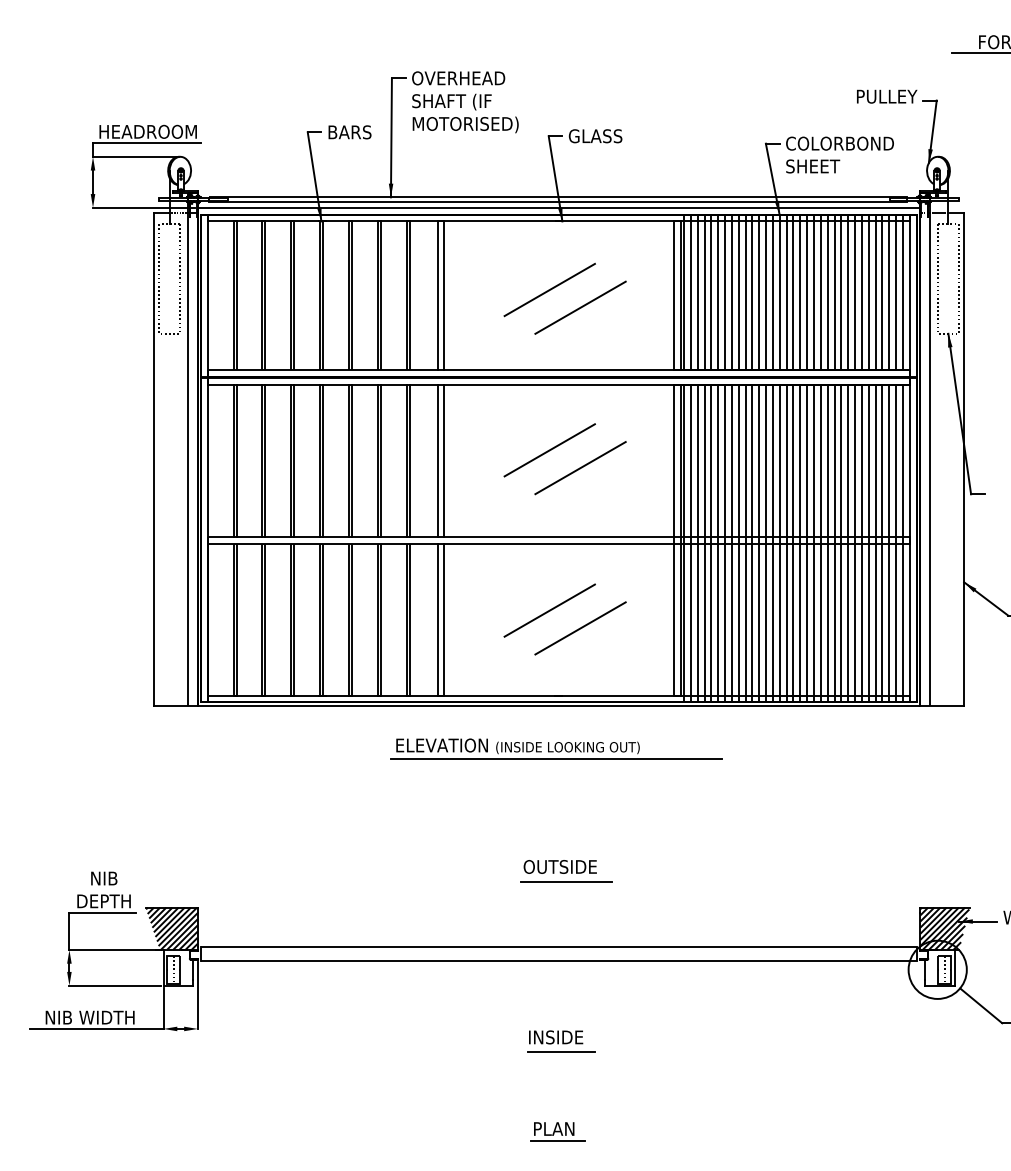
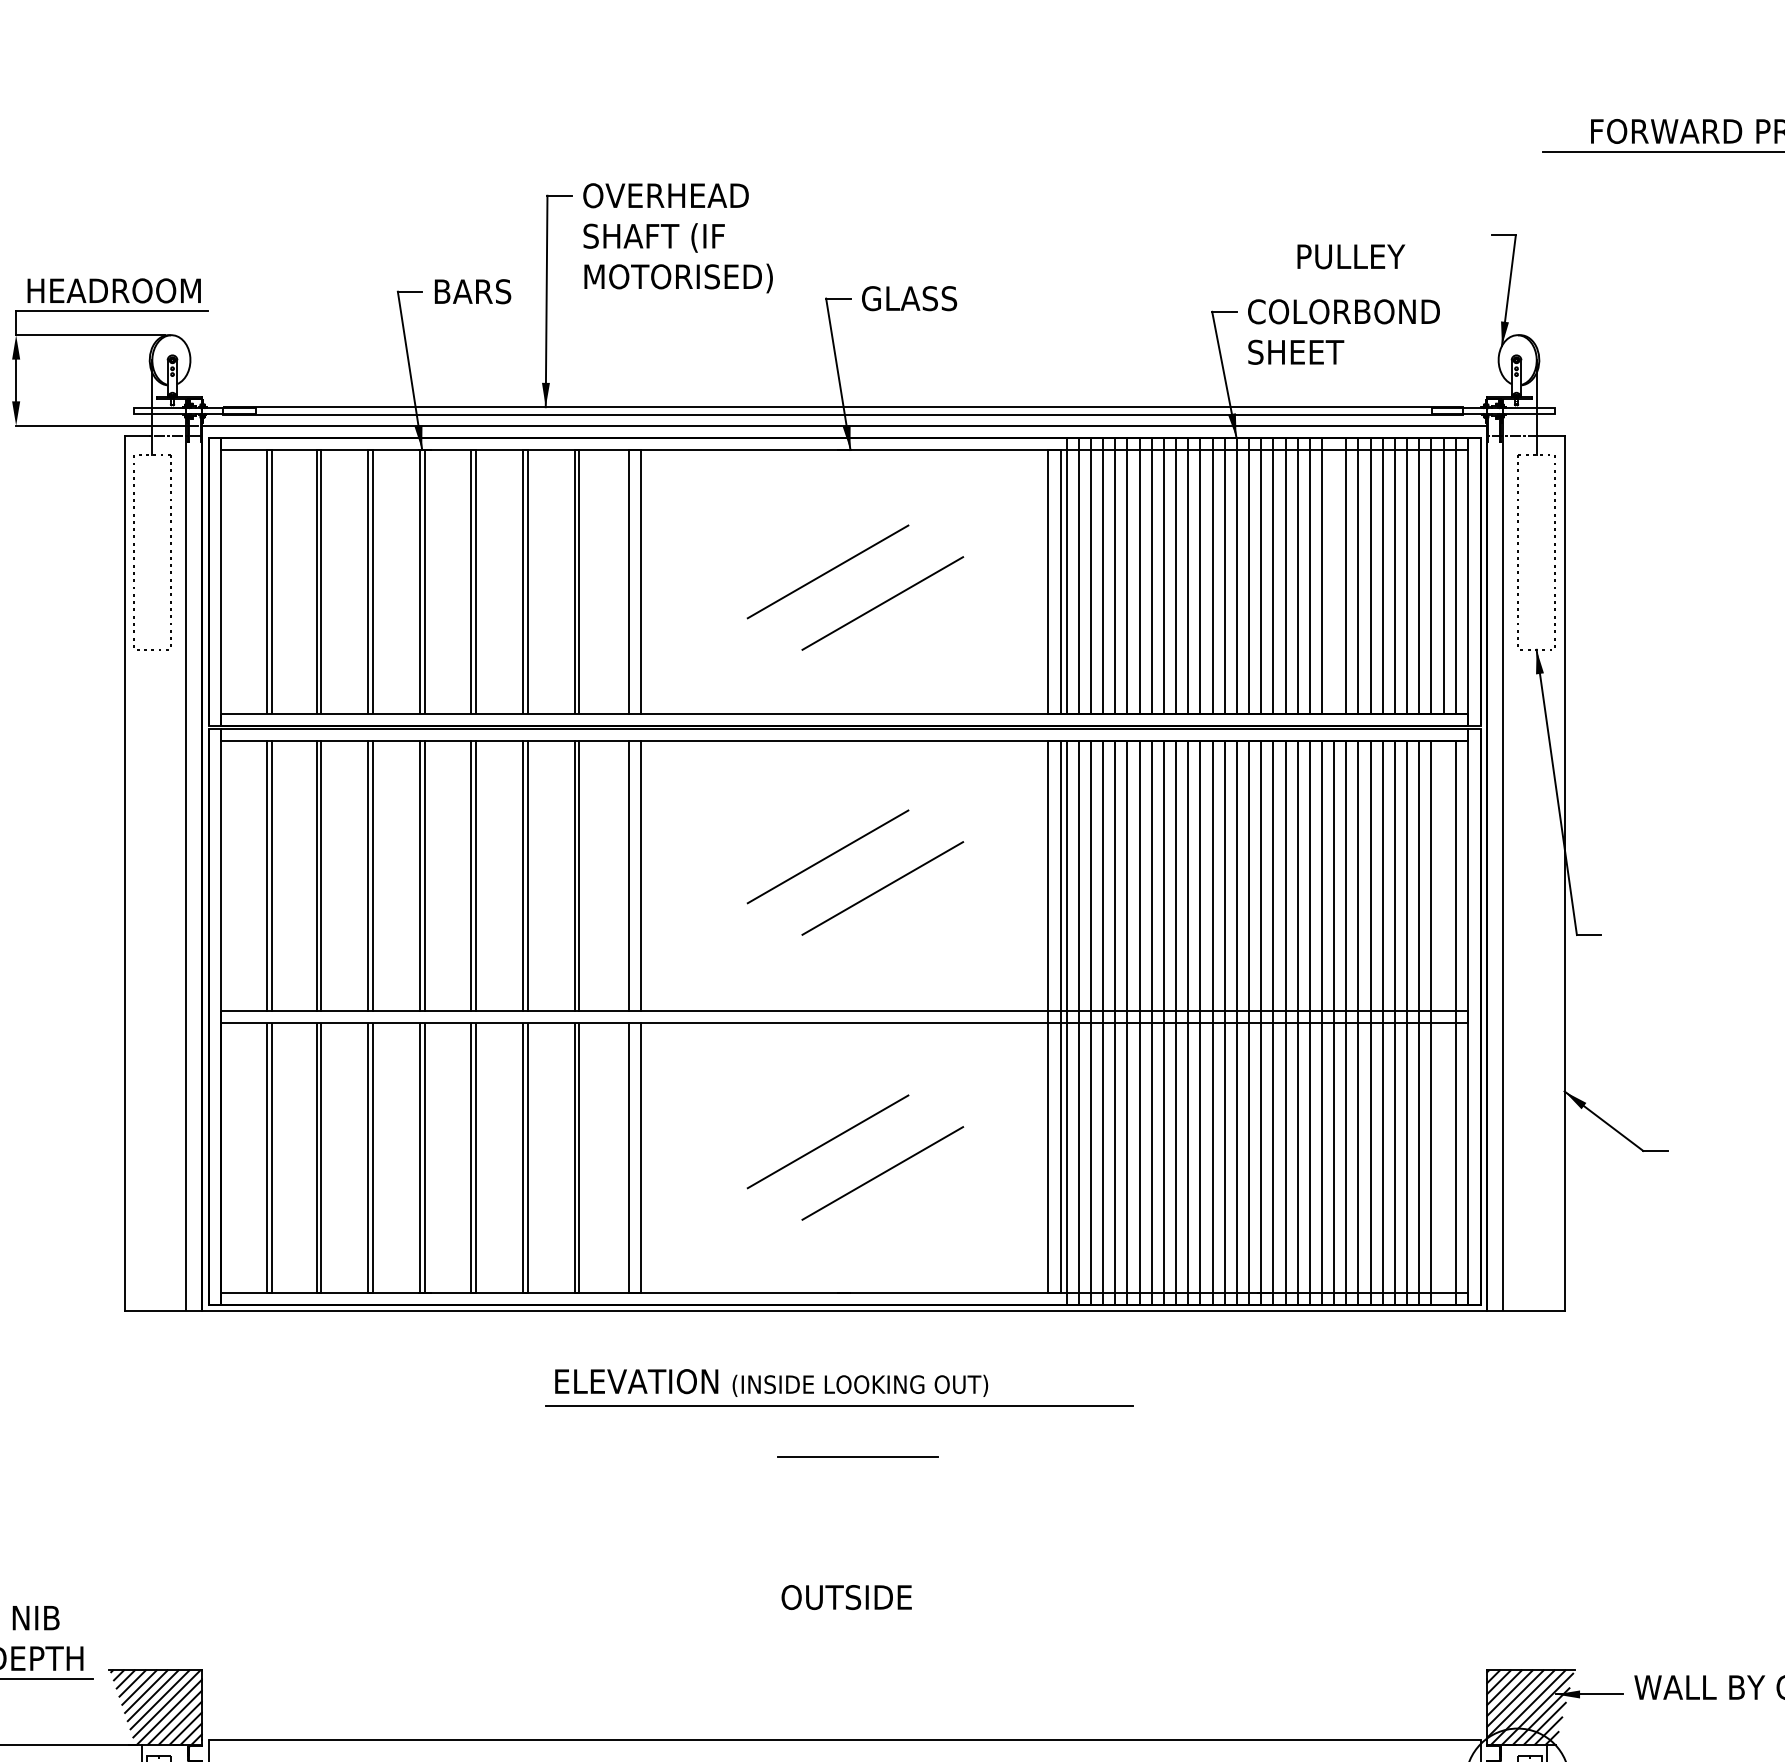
text: (887, 96) -> (1351, 256), moved
line: (834, 291) -> (1334, 574), removed
line: (896, 543) -> (1444, 1022), removed
line: (566, 881) -> (857, 1456), moved

